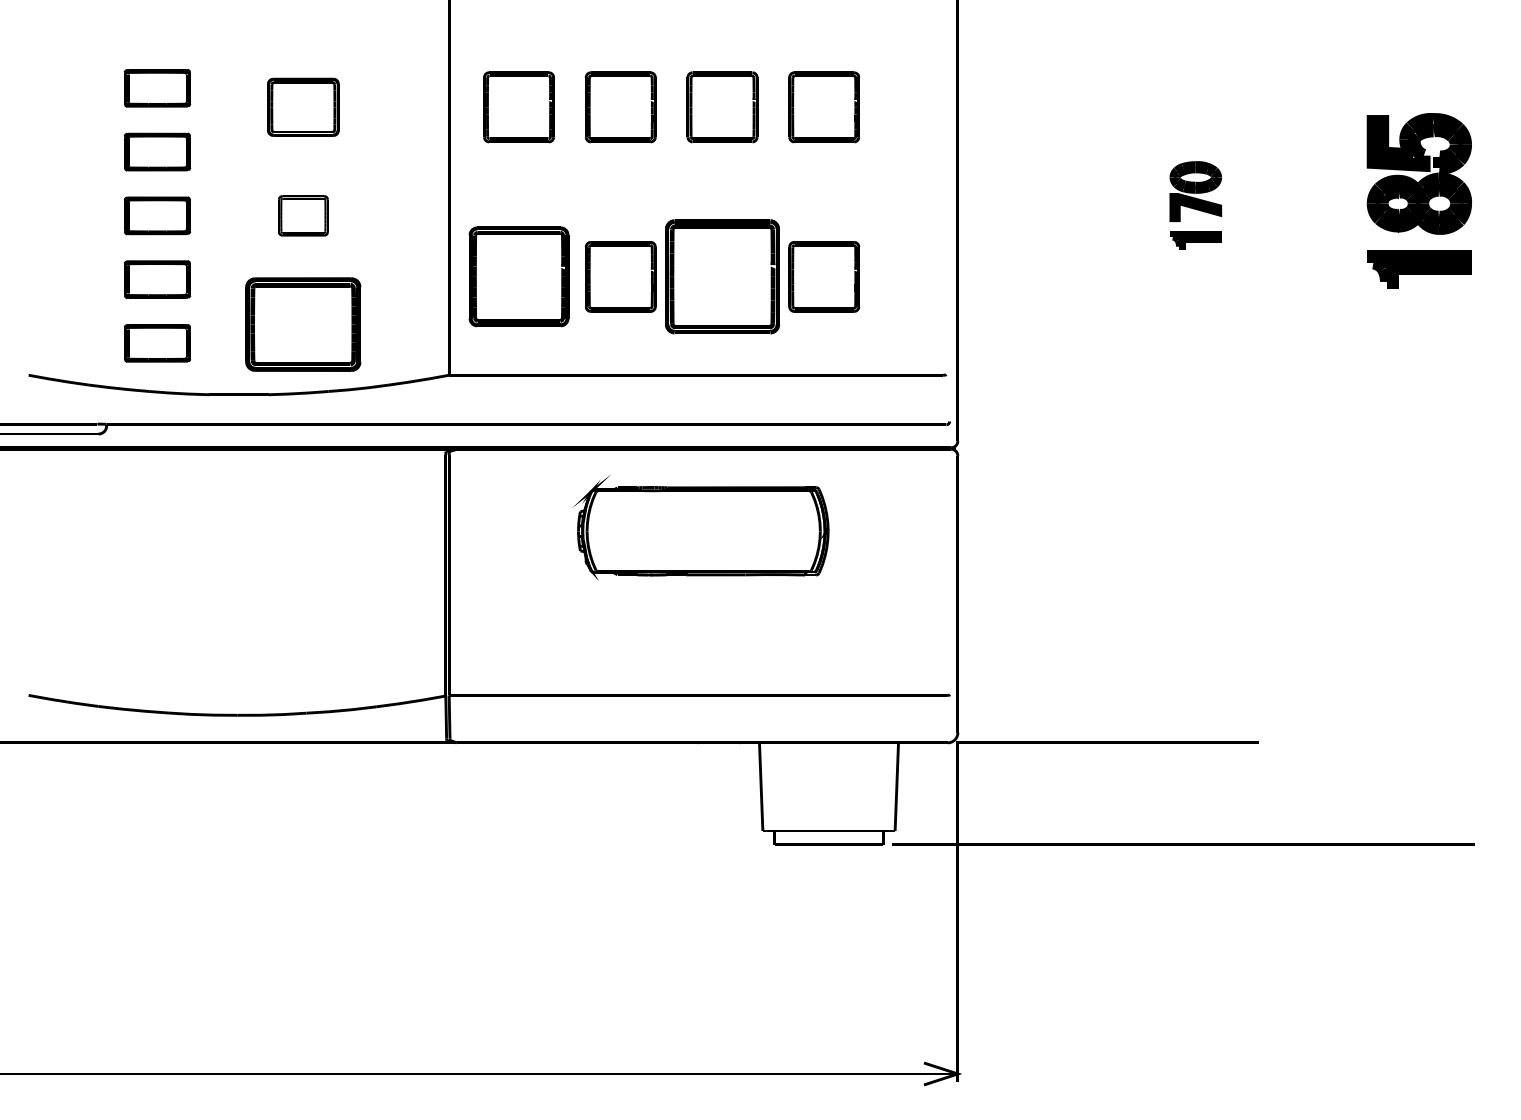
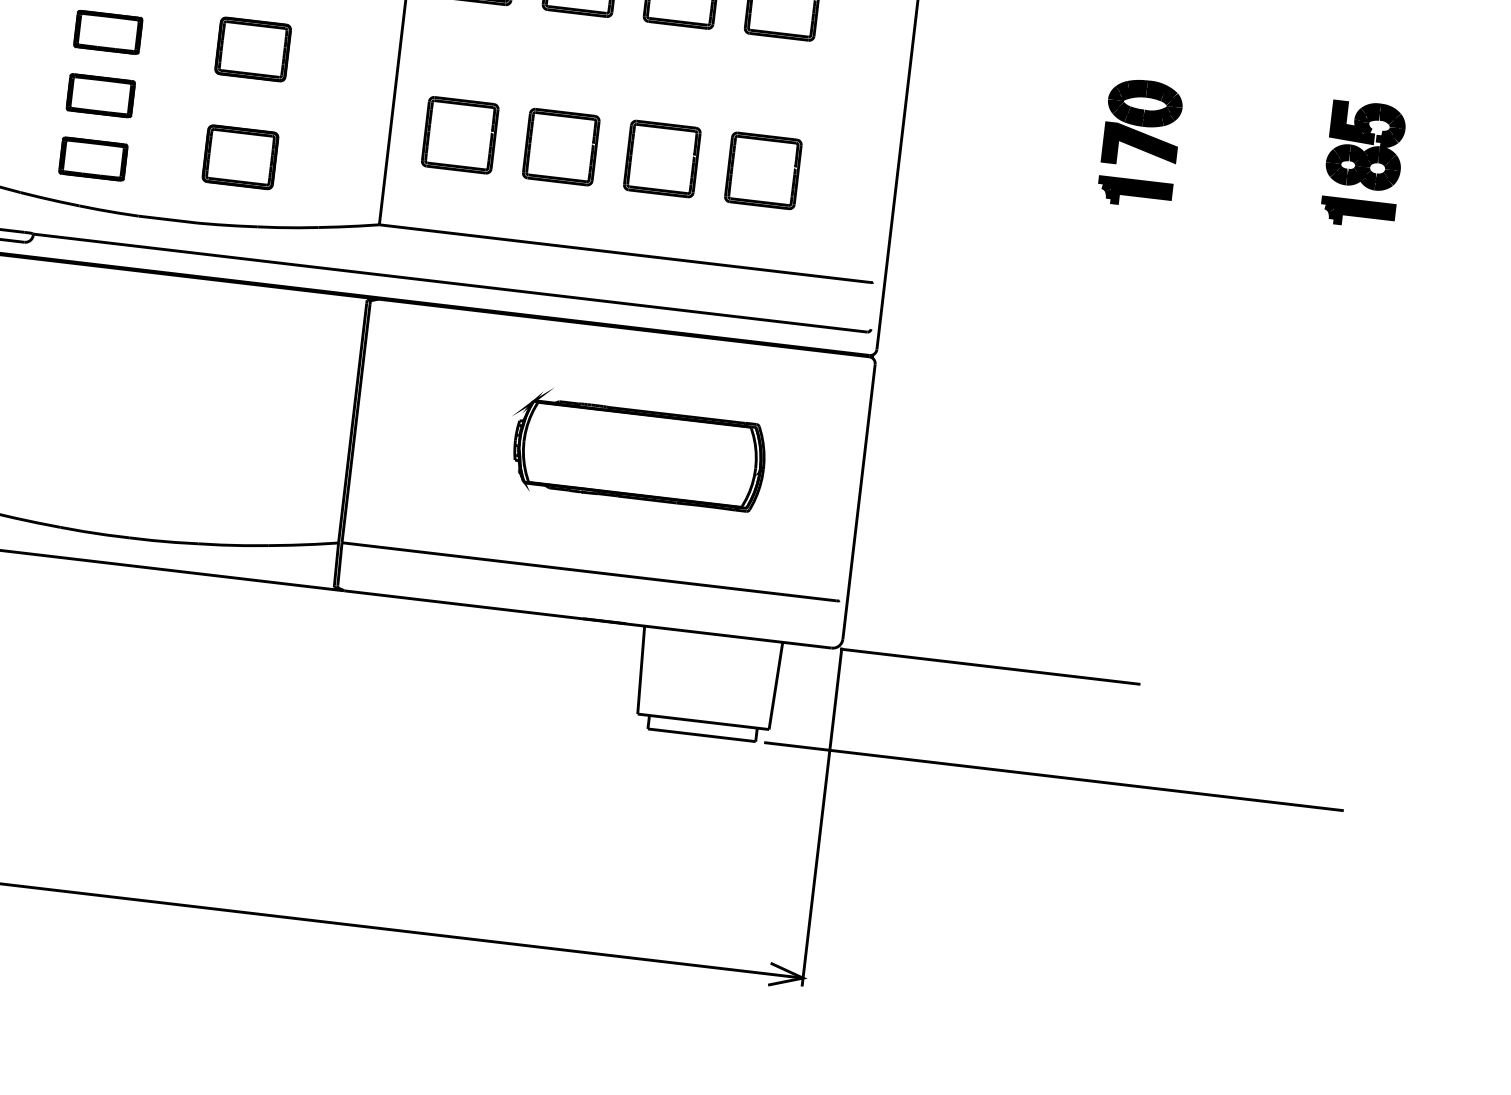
part: (1419, 200) -> (1363, 164), size x0.71
part: (1195, 205) -> (1140, 143), size x1.43
part: (303, 215) -> (253, 49), size x1.43
part: (518, 276) -> (459, 134), size x0.71
part: (722, 276) -> (662, 158), size x0.62
part: (303, 323) -> (240, 156), size x0.62
part: (700, 527) -> (637, 450), moved

